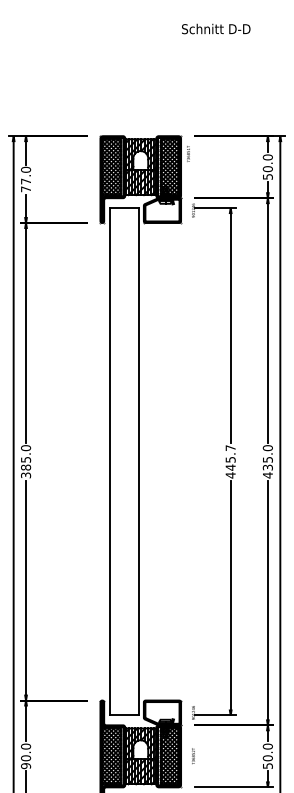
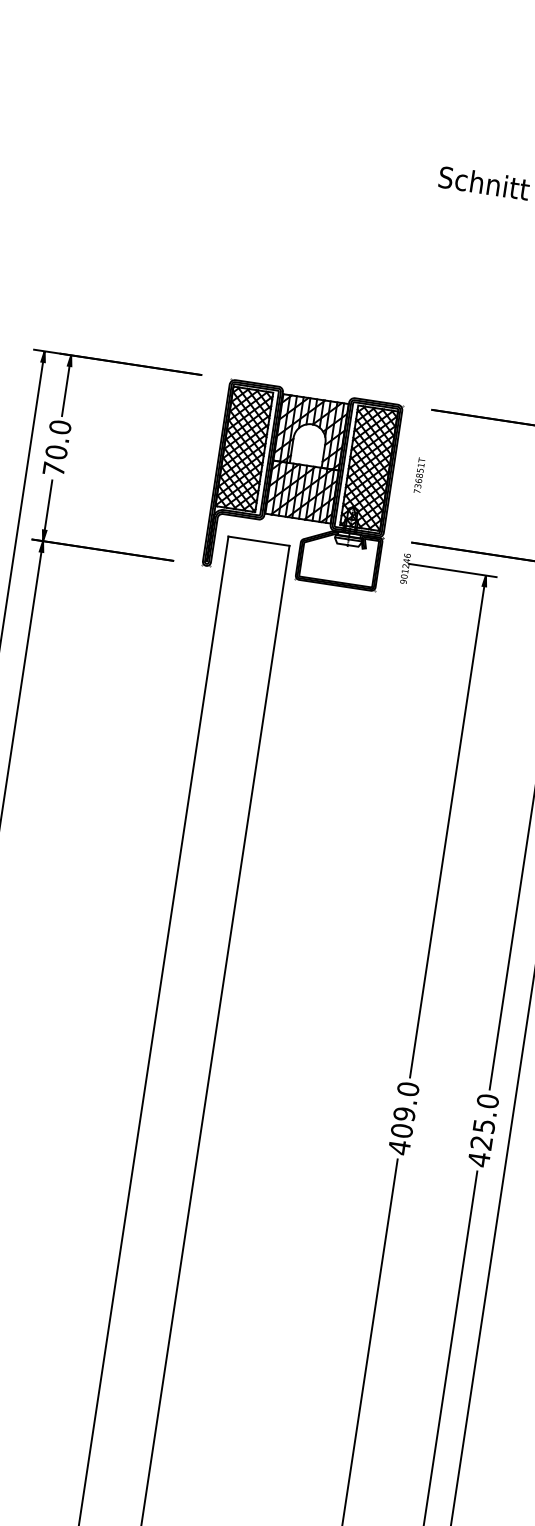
text: (188, 153) -> (419, 474), moved
text: (26, 181) -> (57, 452), 77.0 -> 70.0
text: (230, 457) -> (404, 1109), 445.7 -> 409.0
text: (267, 467) -> (480, 1142), 435.0 -> 425.0

